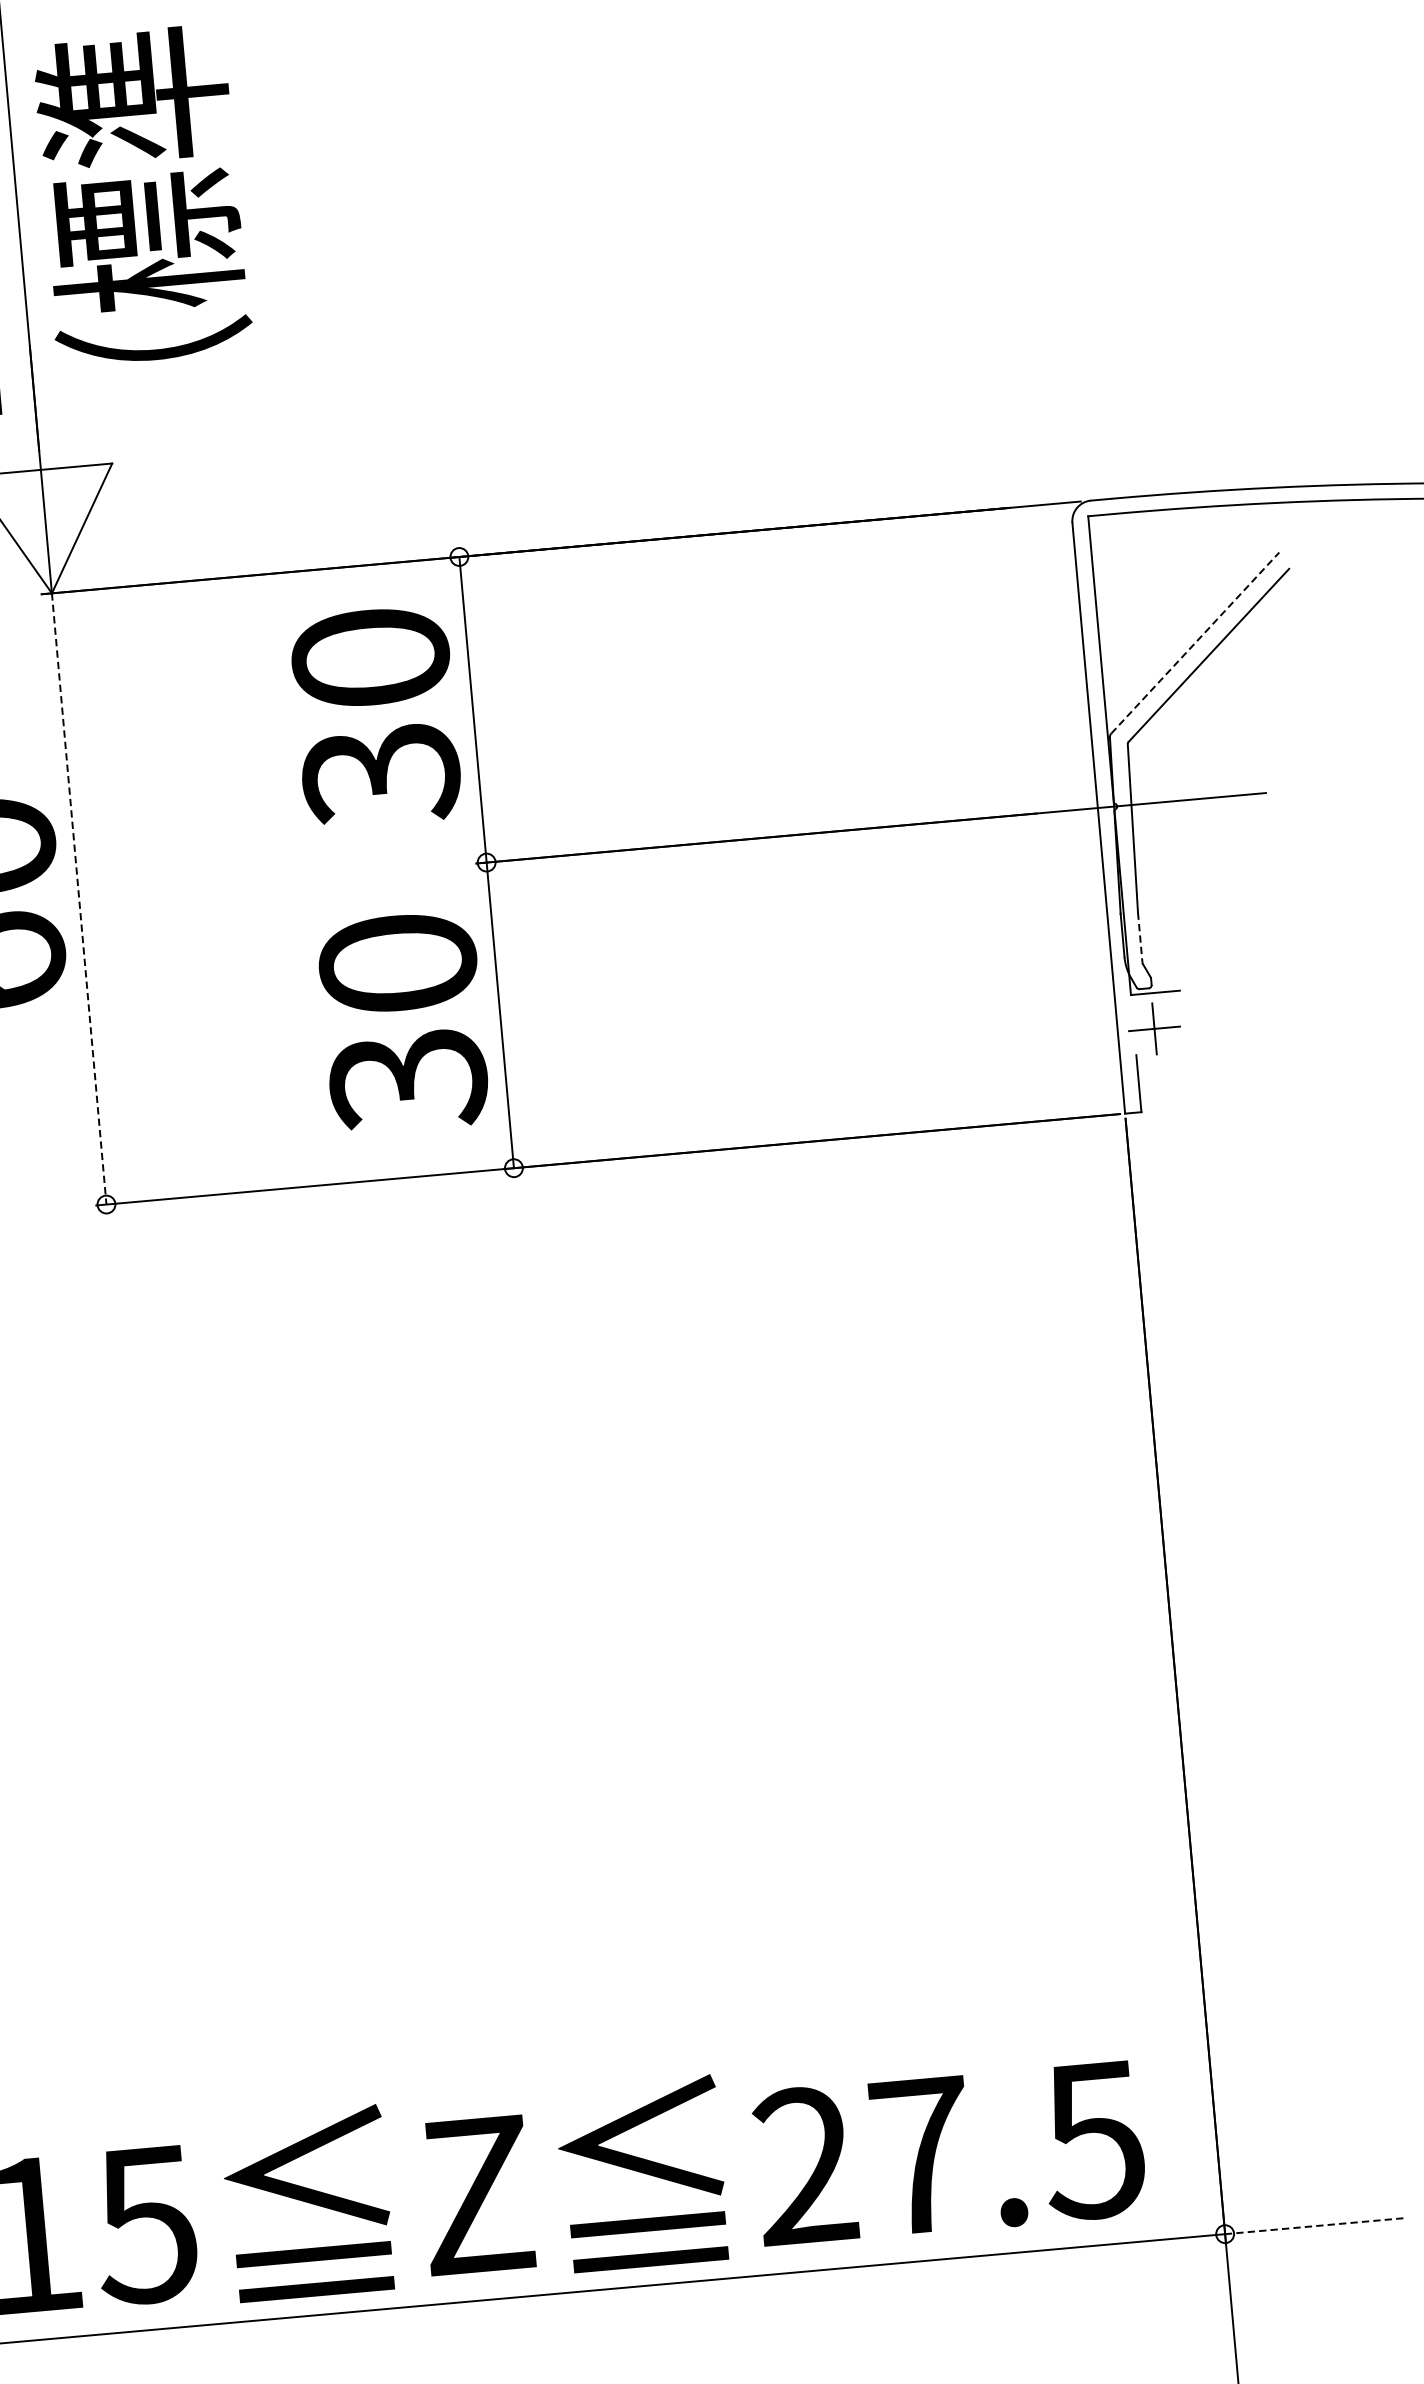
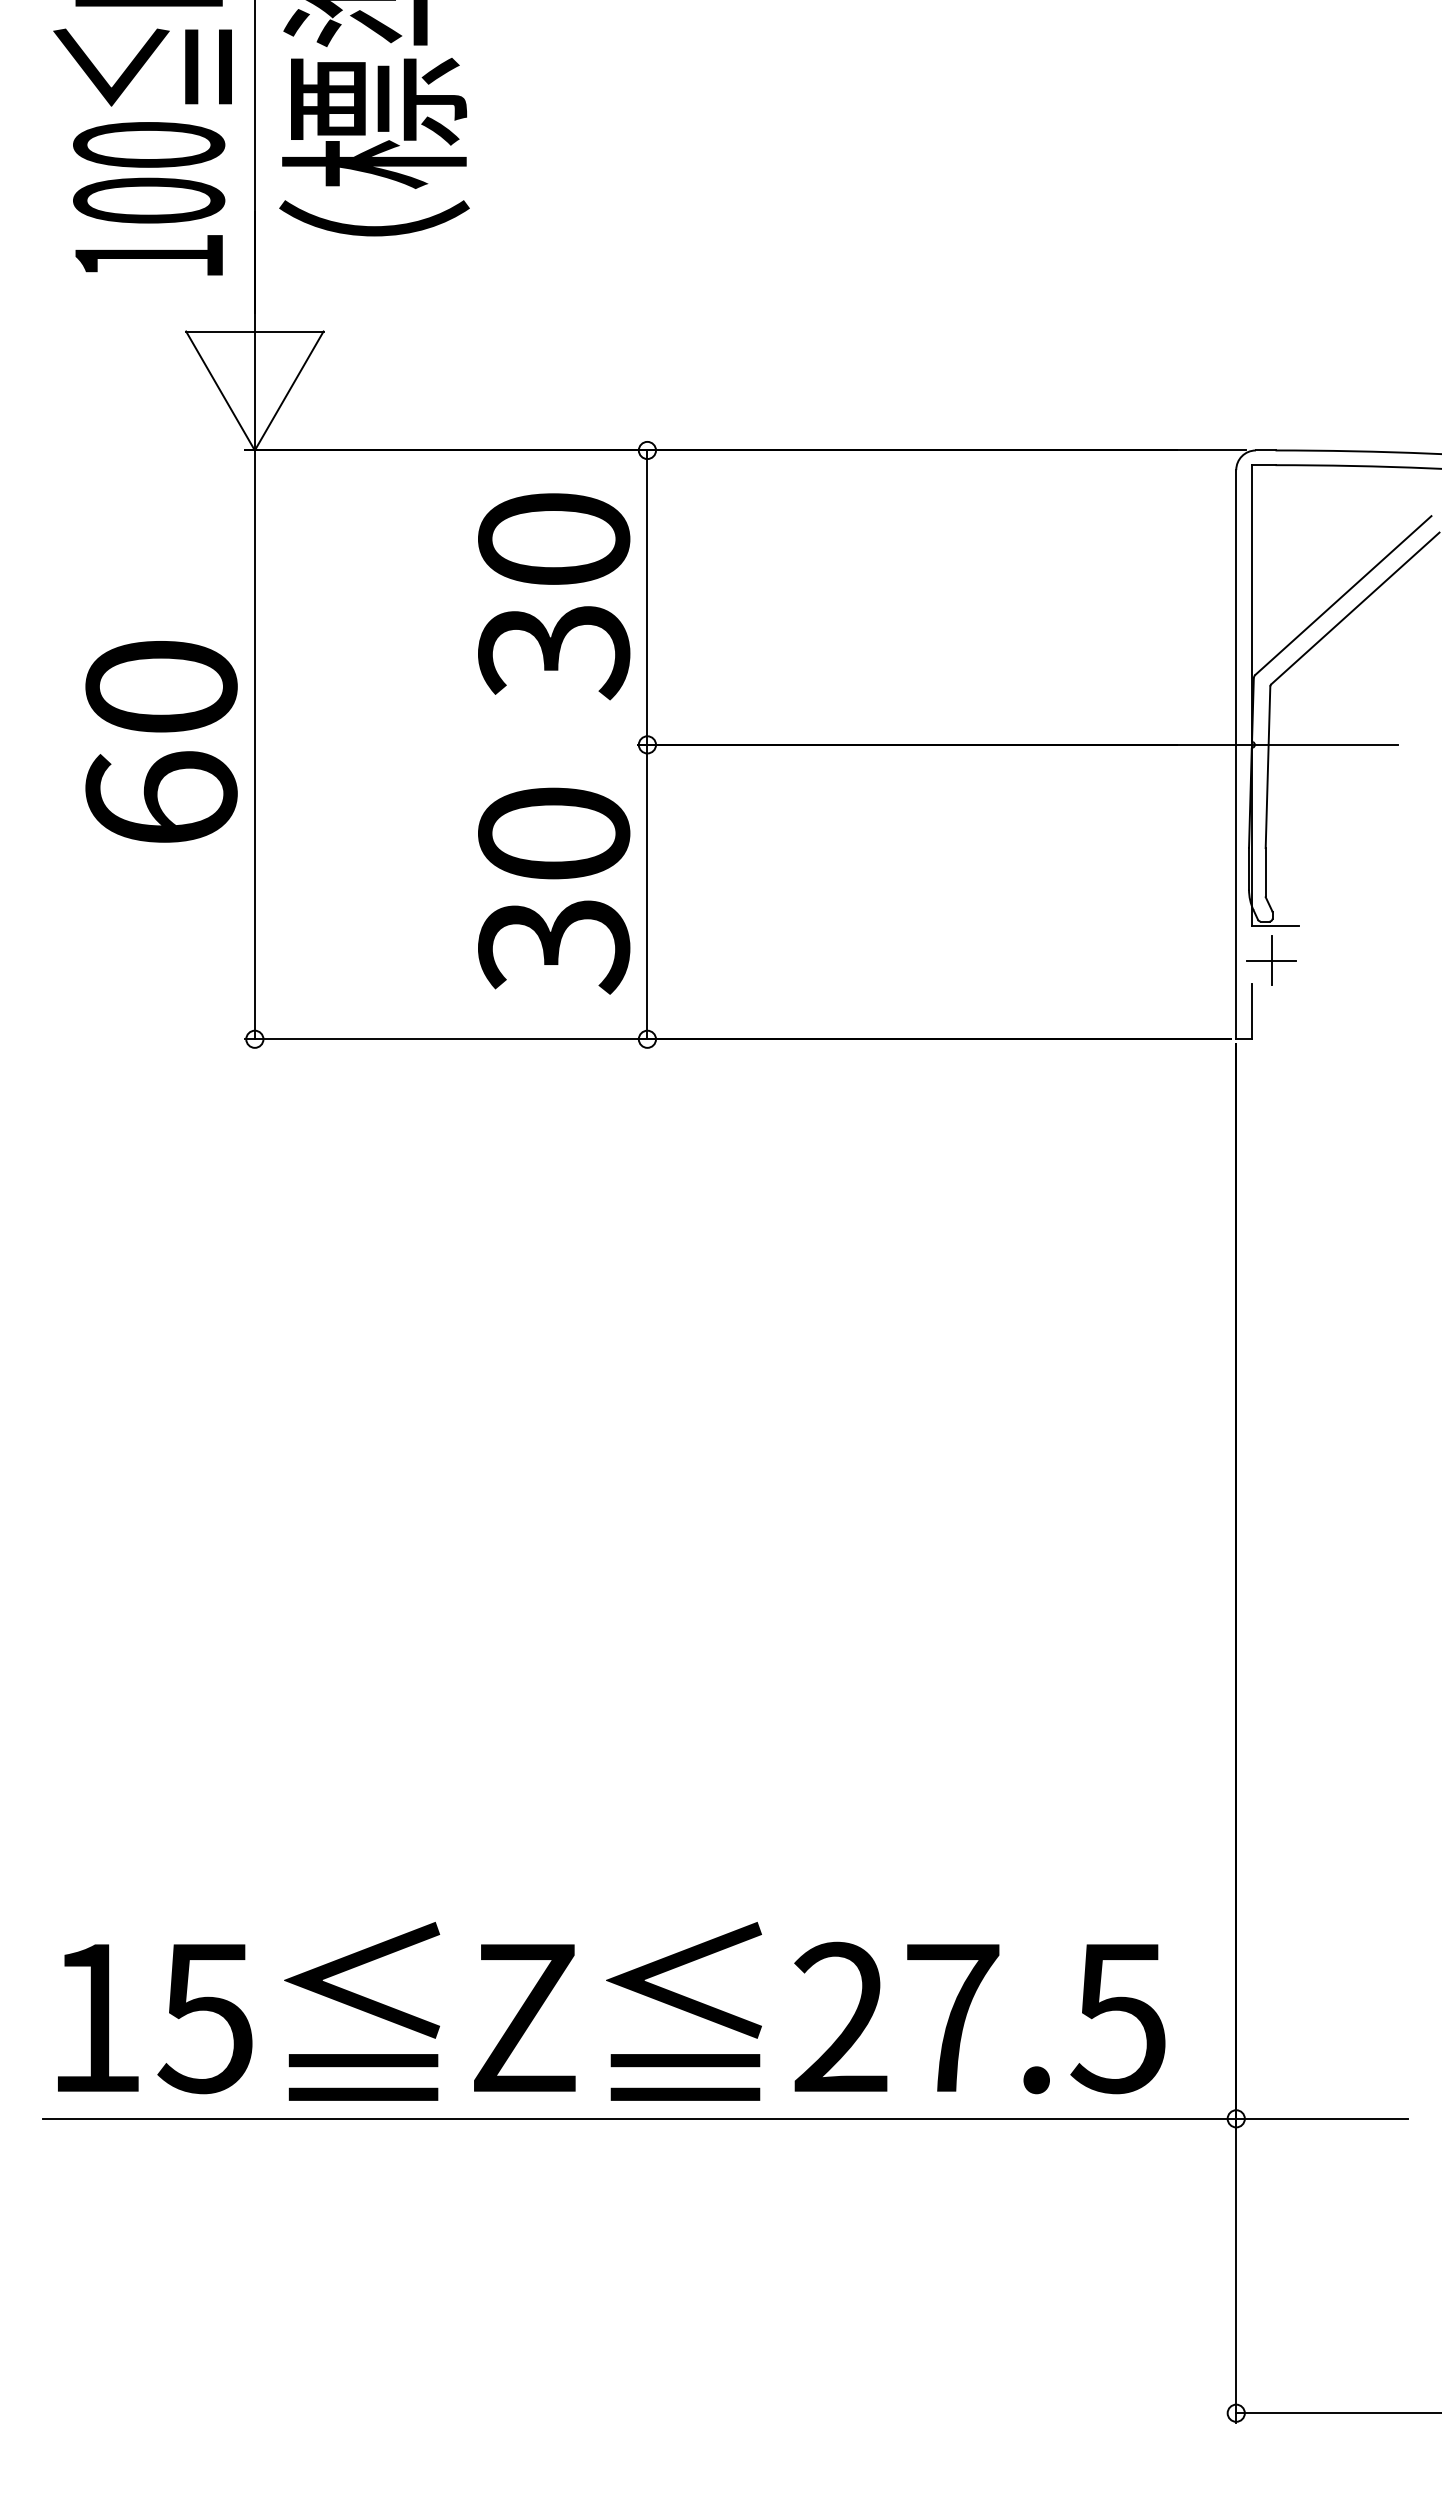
line: (1195, 643) -> (1343, 595), dashed -> solid
line: (78, 899) -> (254, 745), dashed -> solid
line: (1140, 937) -> (1265, 872), dashed -> solid
line: (1314, 2225) -> (1322, 2118), dashed -> solid

